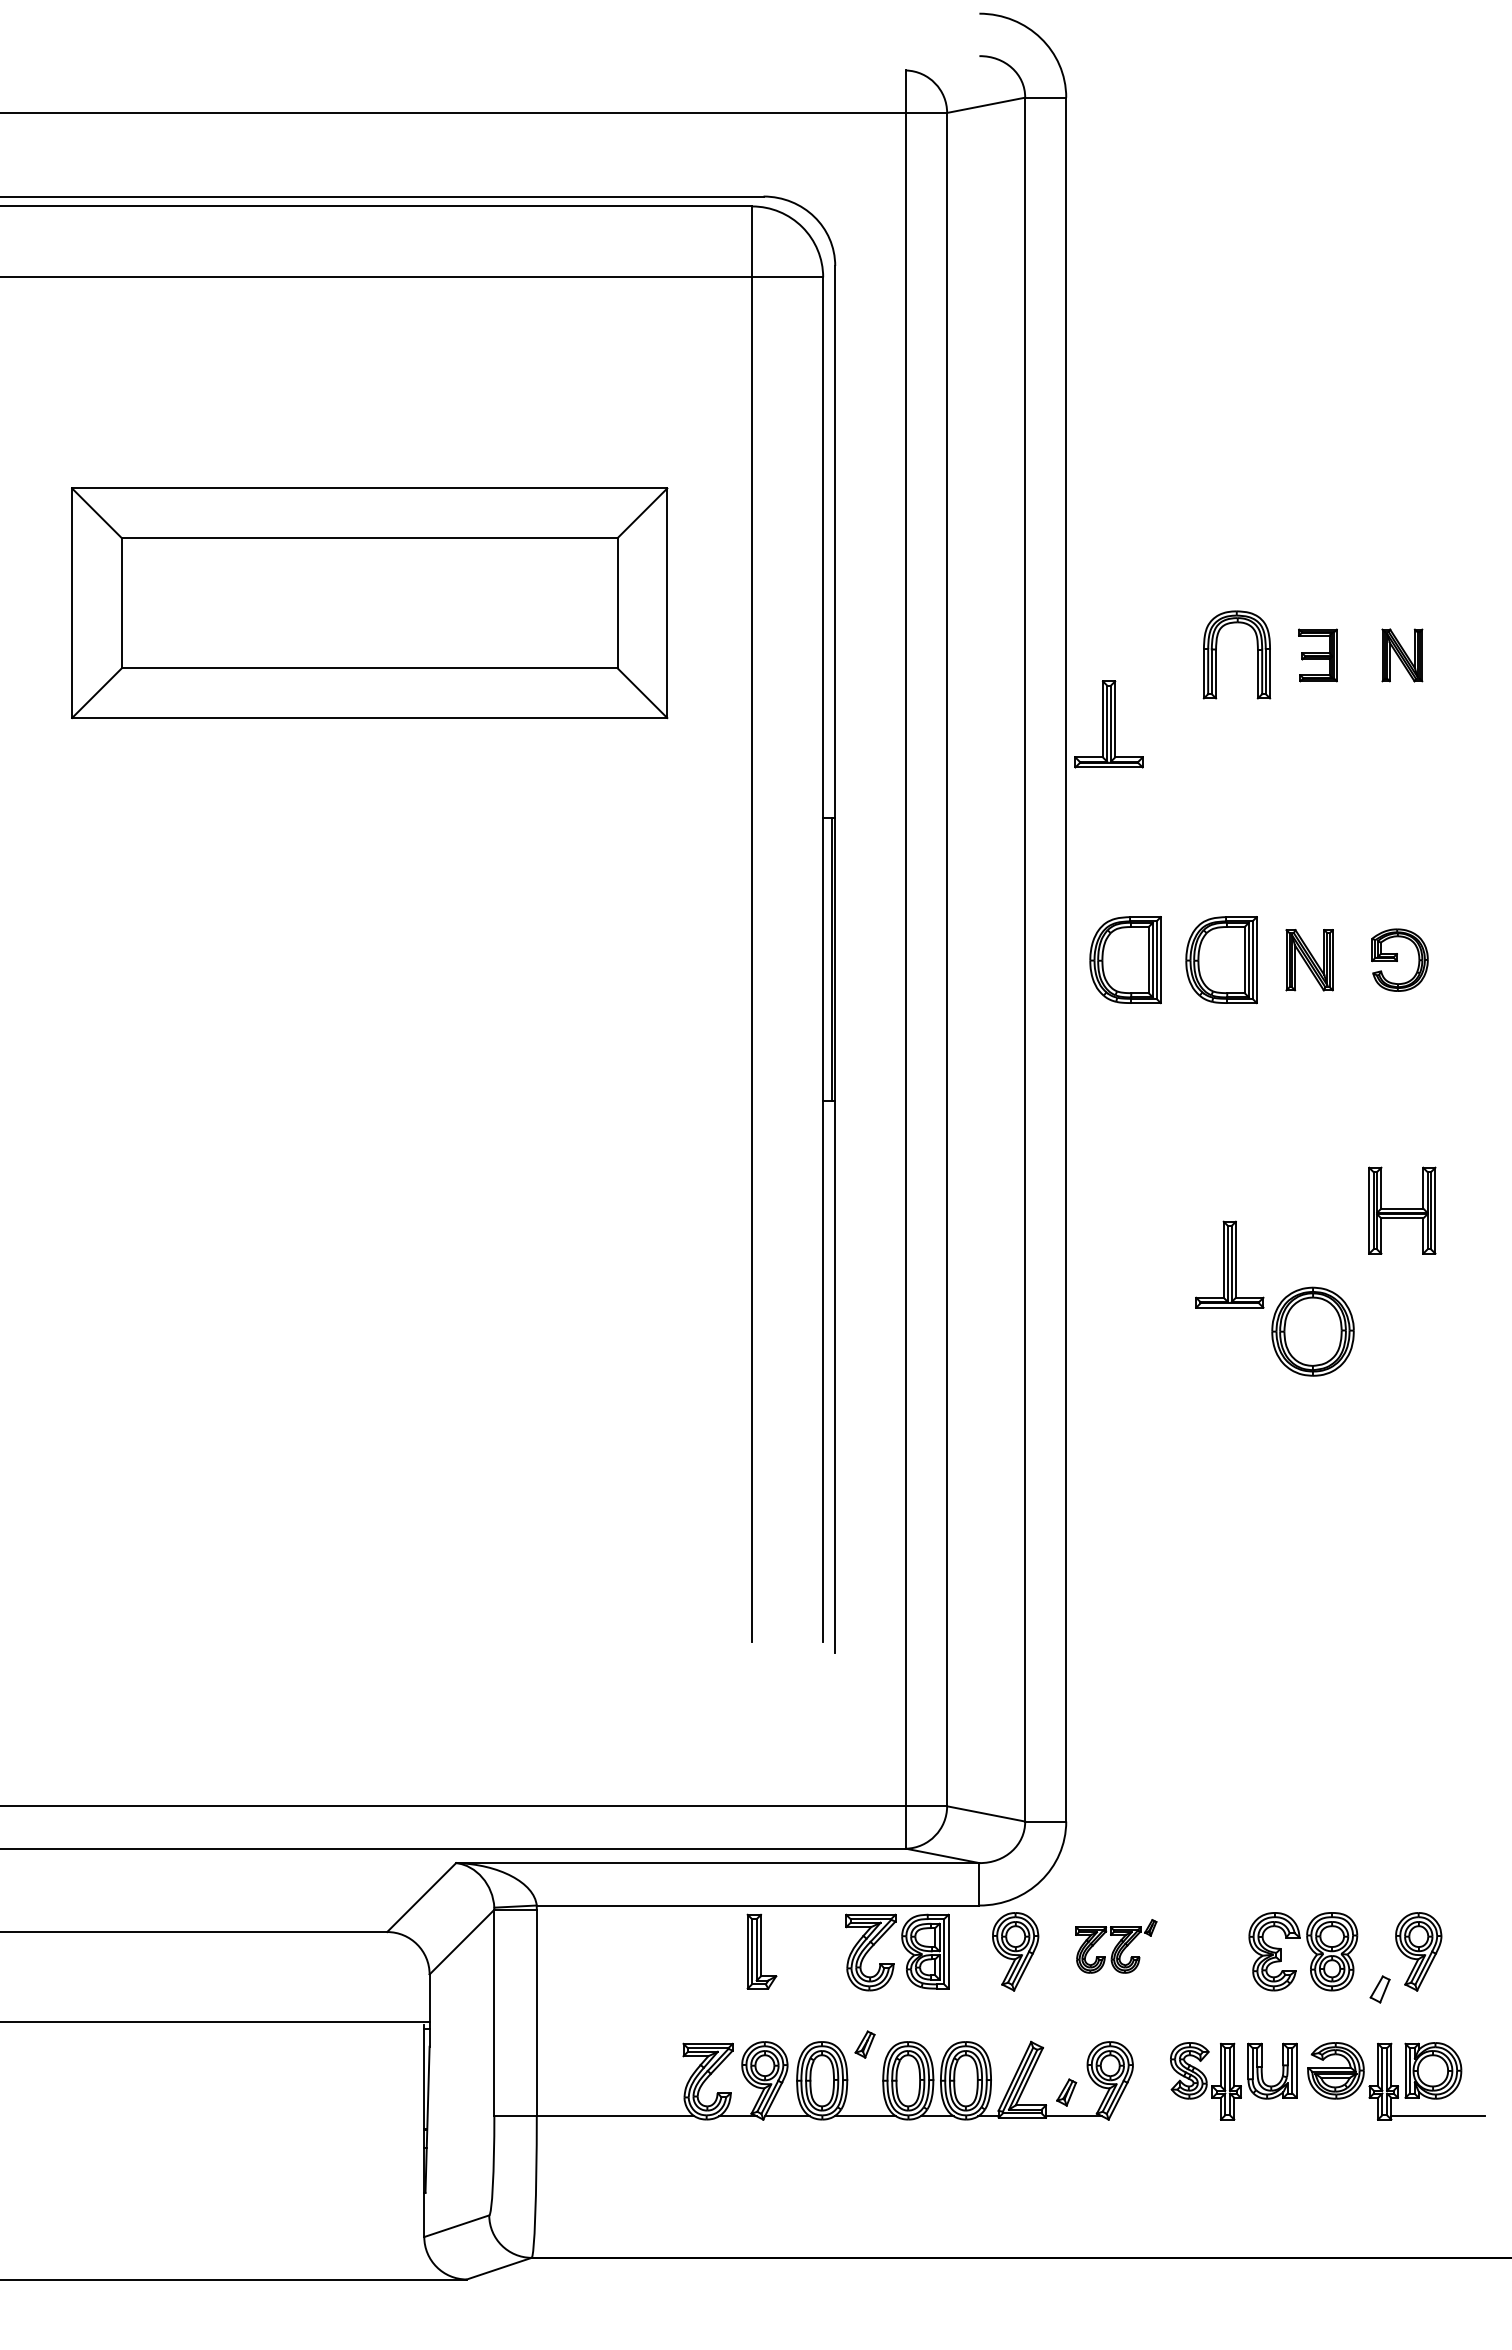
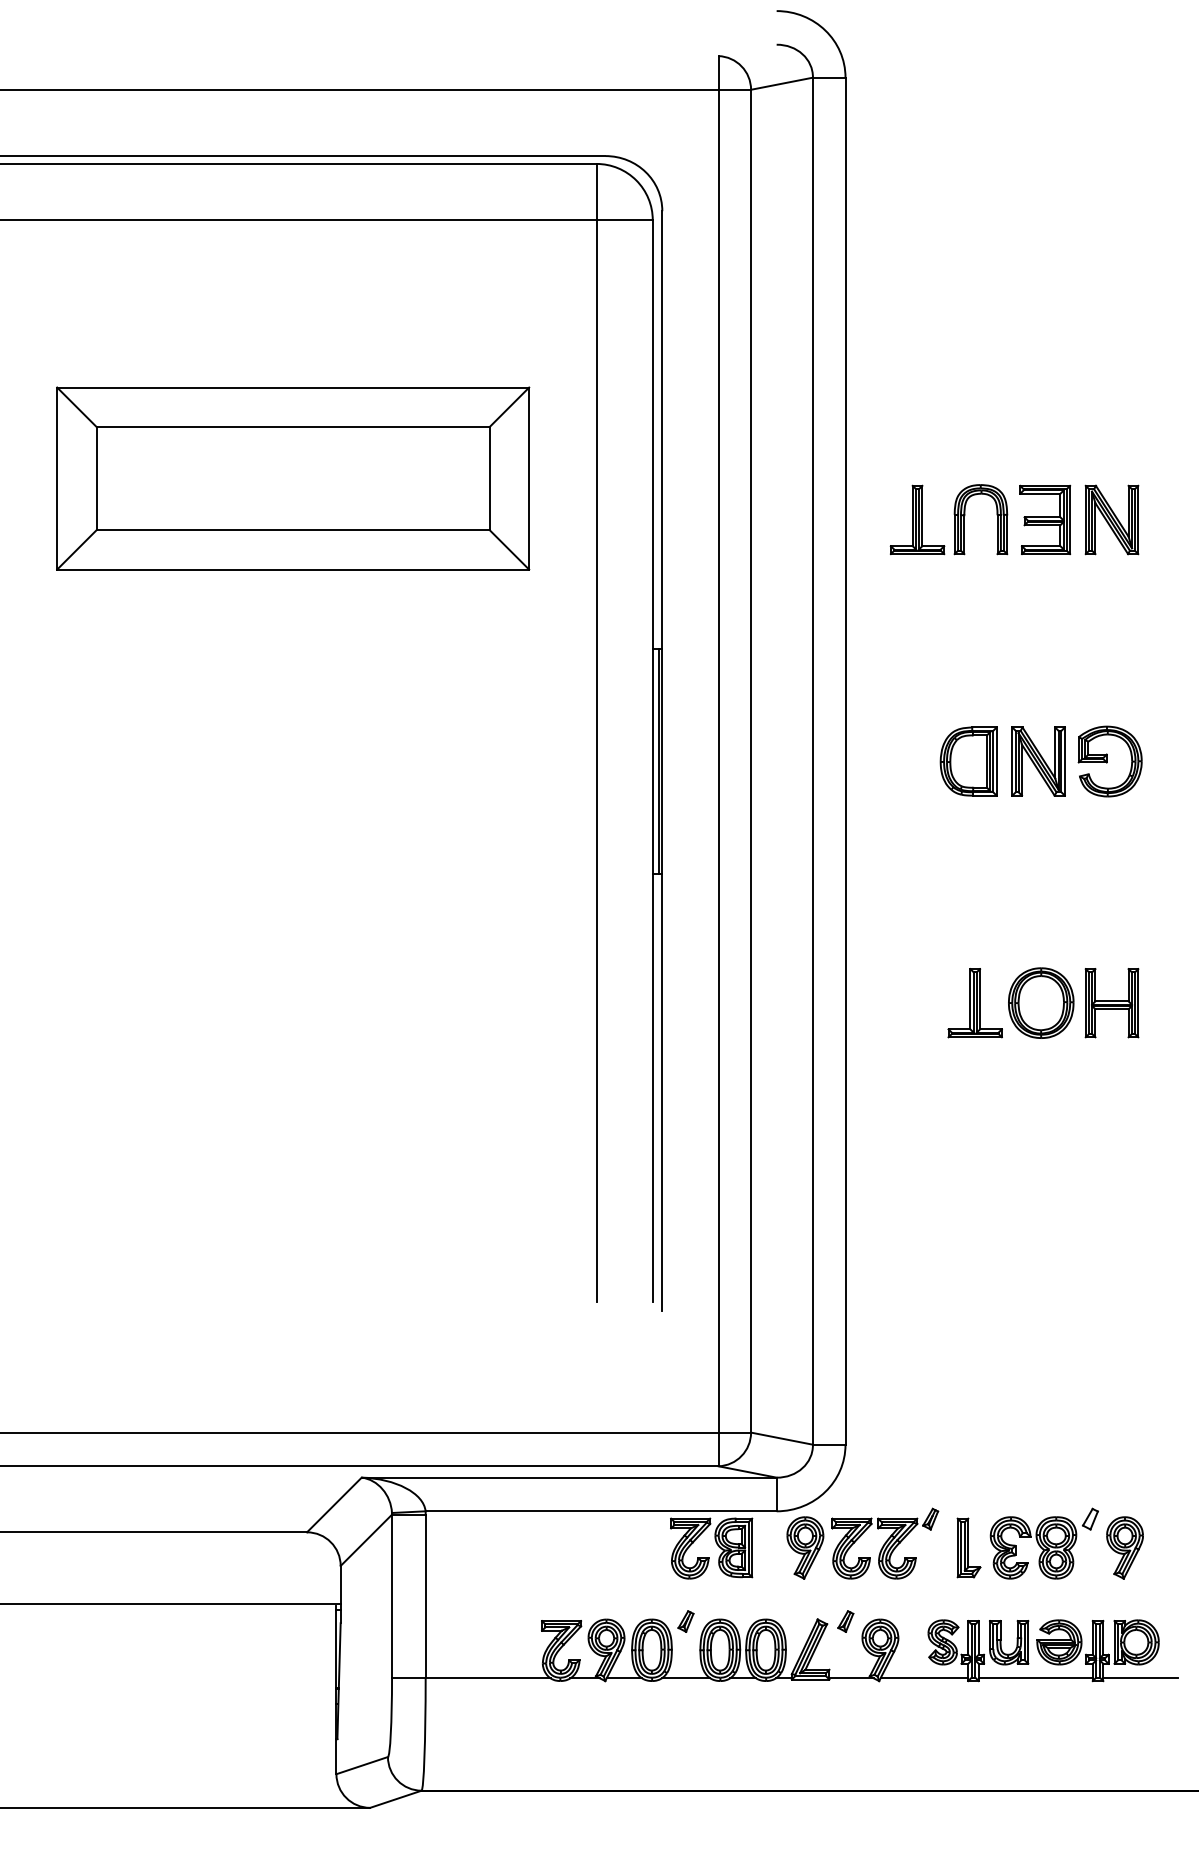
part: (1317, 655) -> (1044, 520), size x1.67
part: (1402, 655) -> (1112, 520), size x1.67
part: (1108, 724) -> (917, 520), moved
part: (1125, 960) -> (892, 761), removed
part: (1309, 960) -> (1038, 761), size x1.43
part: (1399, 960) -> (1109, 761), size x1.43
part: (1402, 1210) -> (1112, 1002), moved
part: (1312, 1331) -> (1040, 1002), moved
part: (1116, 1946) -> (885, 1543), size x1.67
part: (761, 1951) -> (968, 1547), moved
part: (1379, 1989) -> (1089, 1519), moved
part: (1066, 2092) -> (845, 1621), moved
line: (1165, 2116) -> (924, 1678), added
line: (1306, 2116) -> (1036, 1678), added

